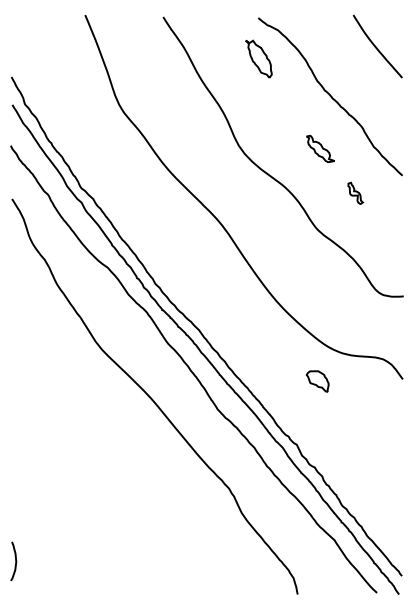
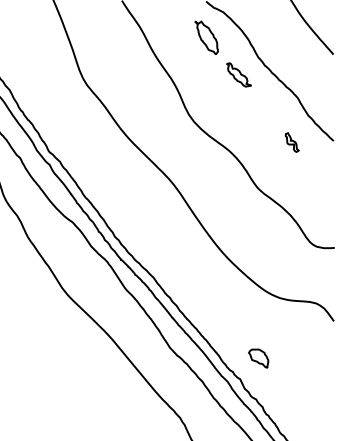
part: (320, 149) -> (238, 75), moved
part: (355, 192) -> (292, 141), moved
part: (317, 381) -> (258, 358), moved

